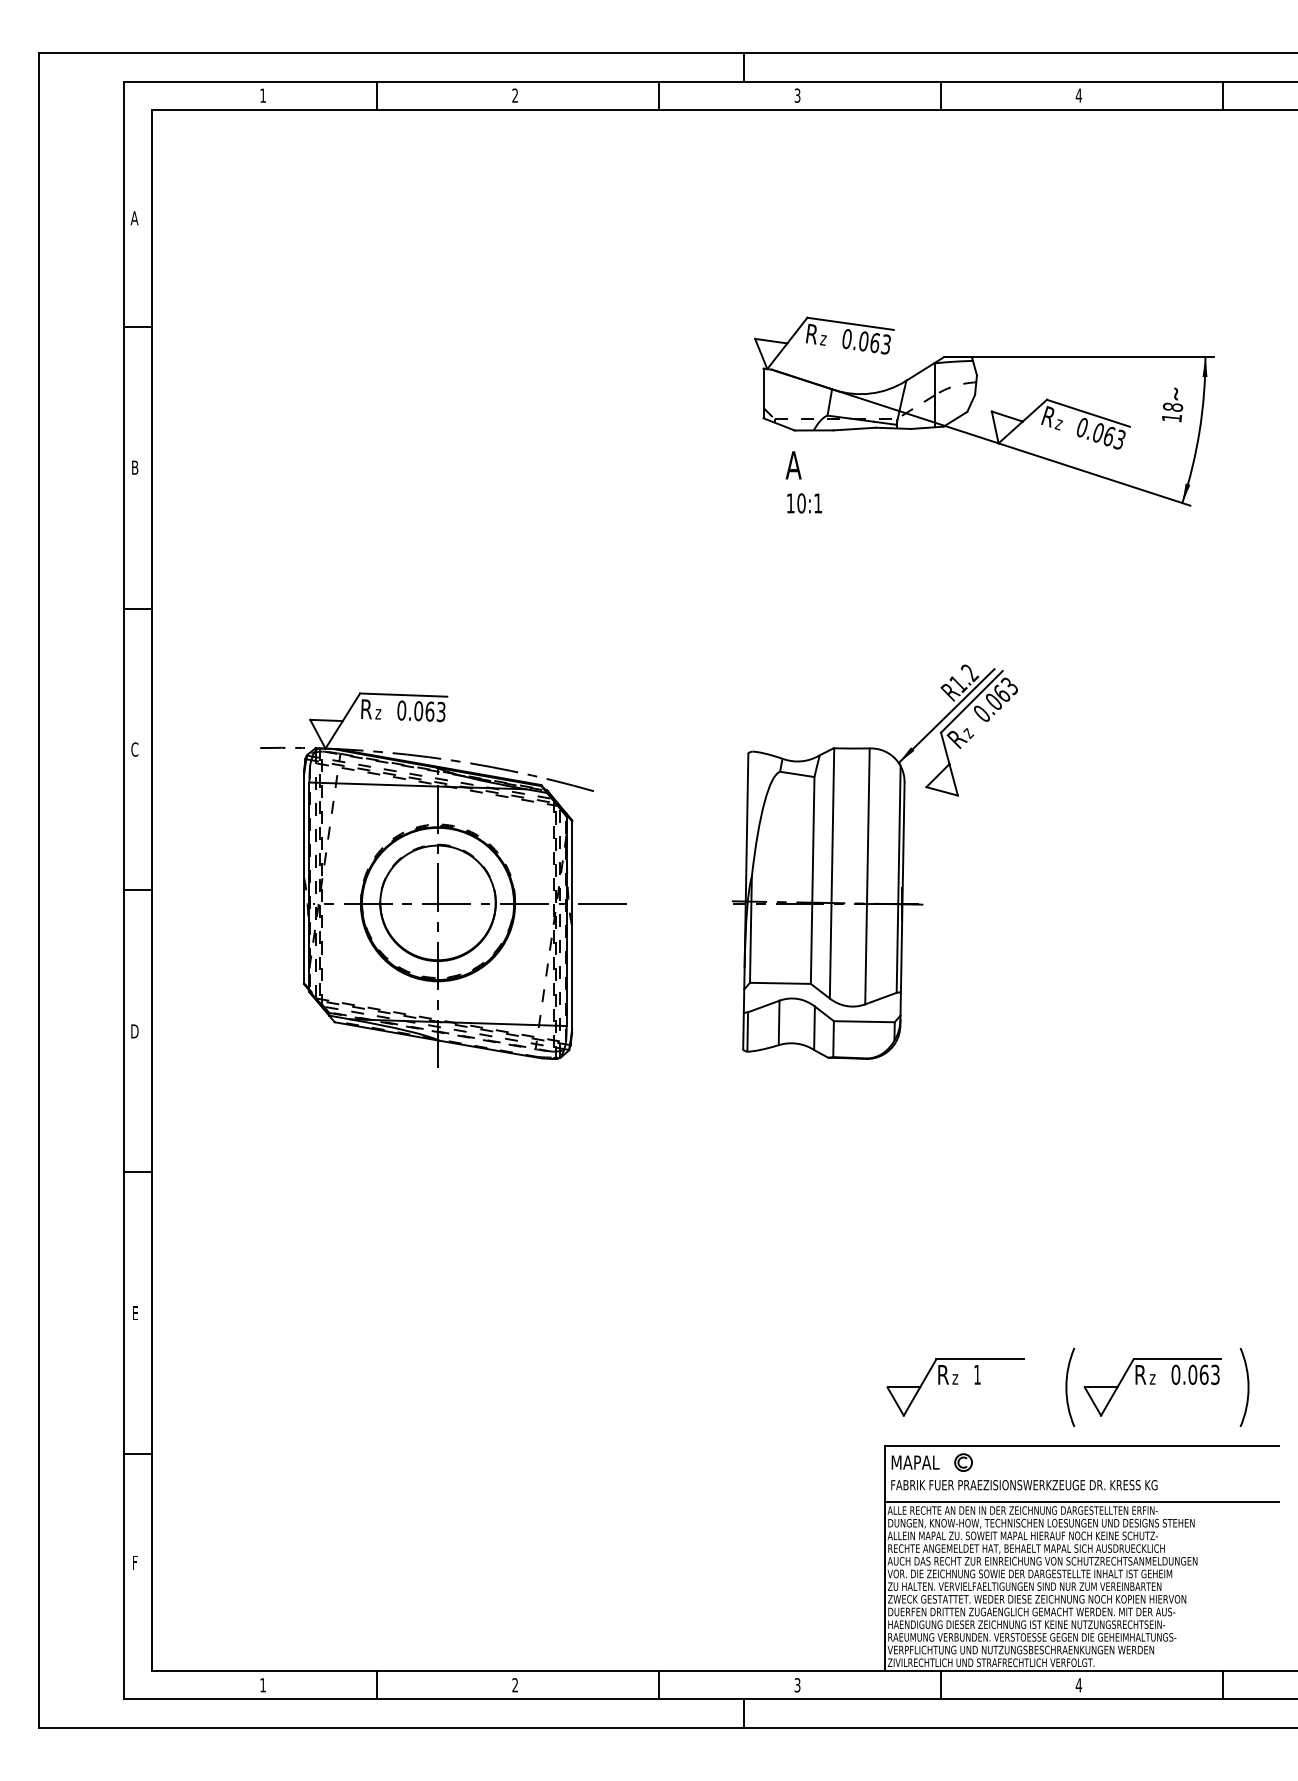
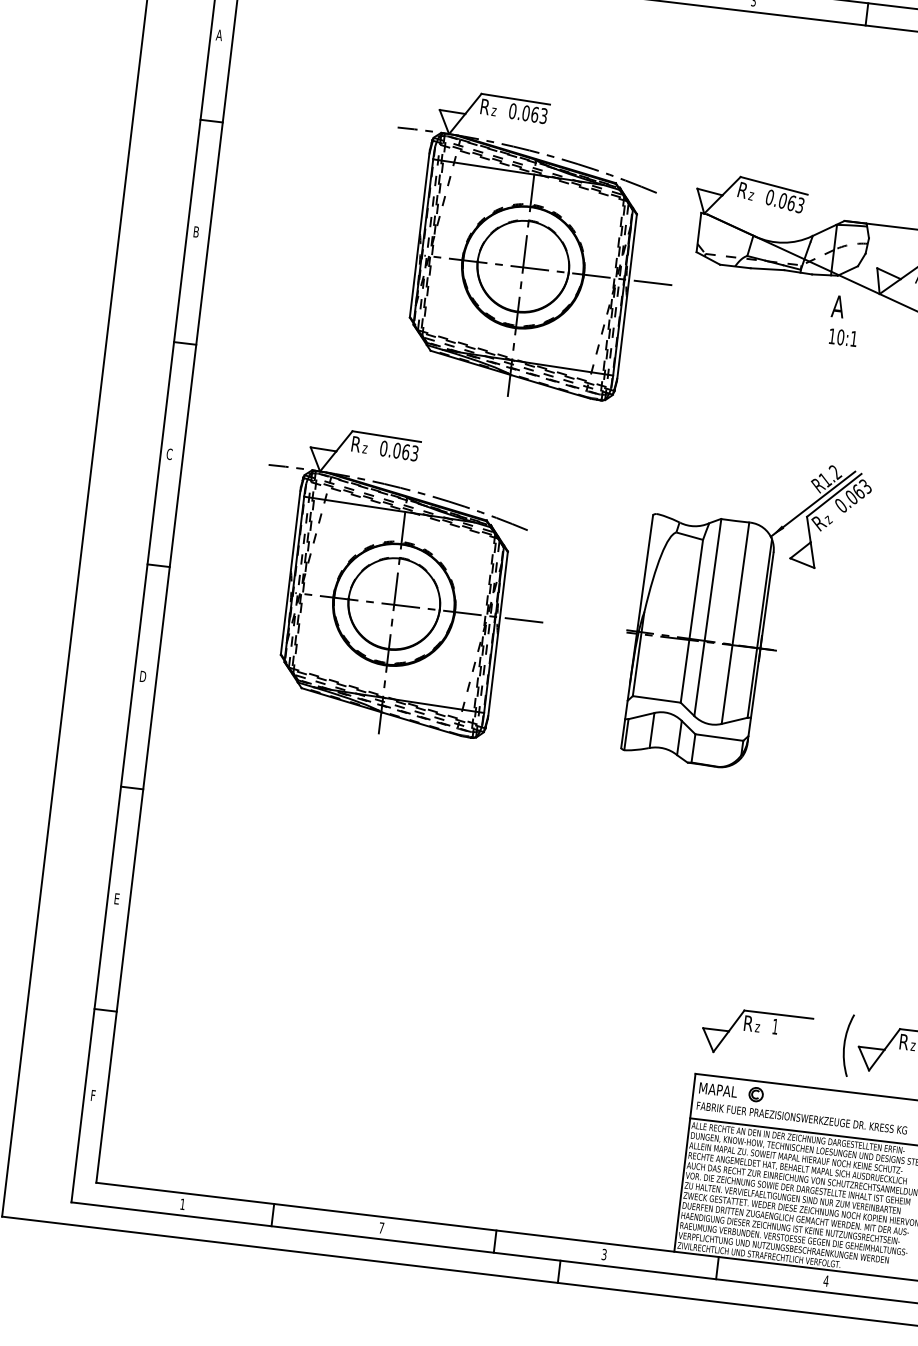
part: (554, 438) -> (529, 248), added
text: (803, 482) -> (844, 321), moved
text: (514, 1685) -> (381, 1228), 2 -> 7

